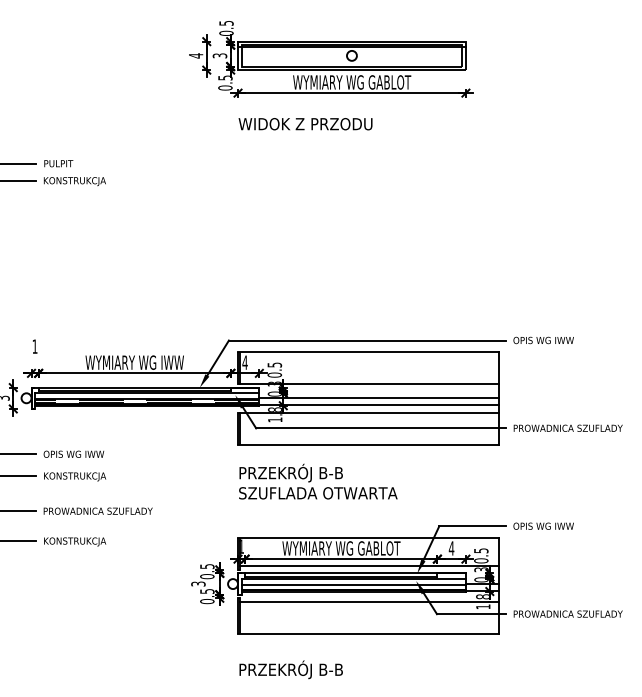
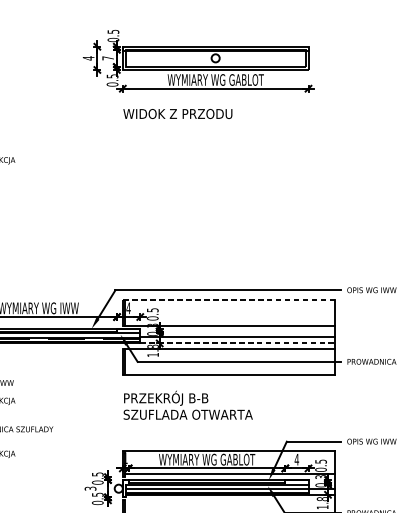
text: (219, 55) -> (107, 58), 3 -> 7
line: (367, 351) -> (228, 299), solid -> dashed
line: (379, 405) -> (238, 343), solid -> dashed
line: (369, 601) -> (229, 502), removed

